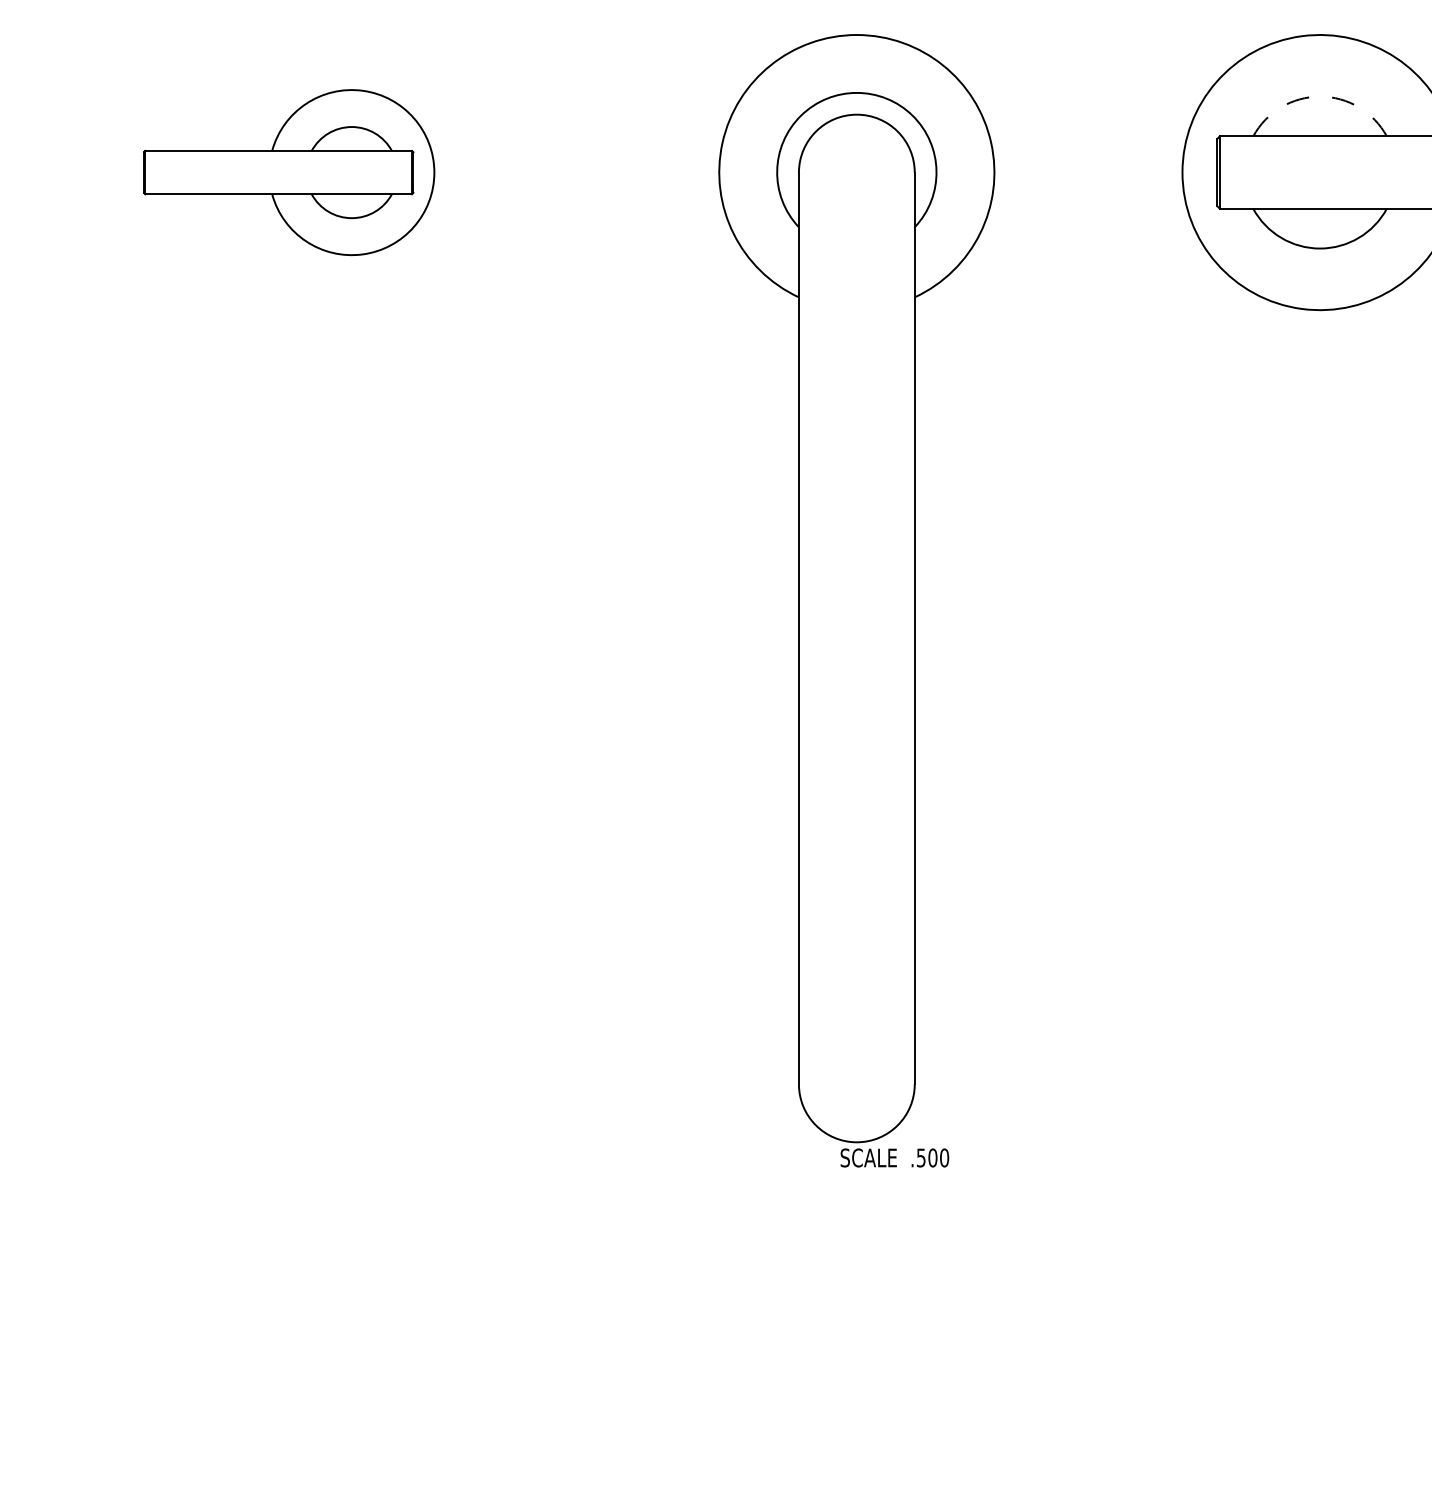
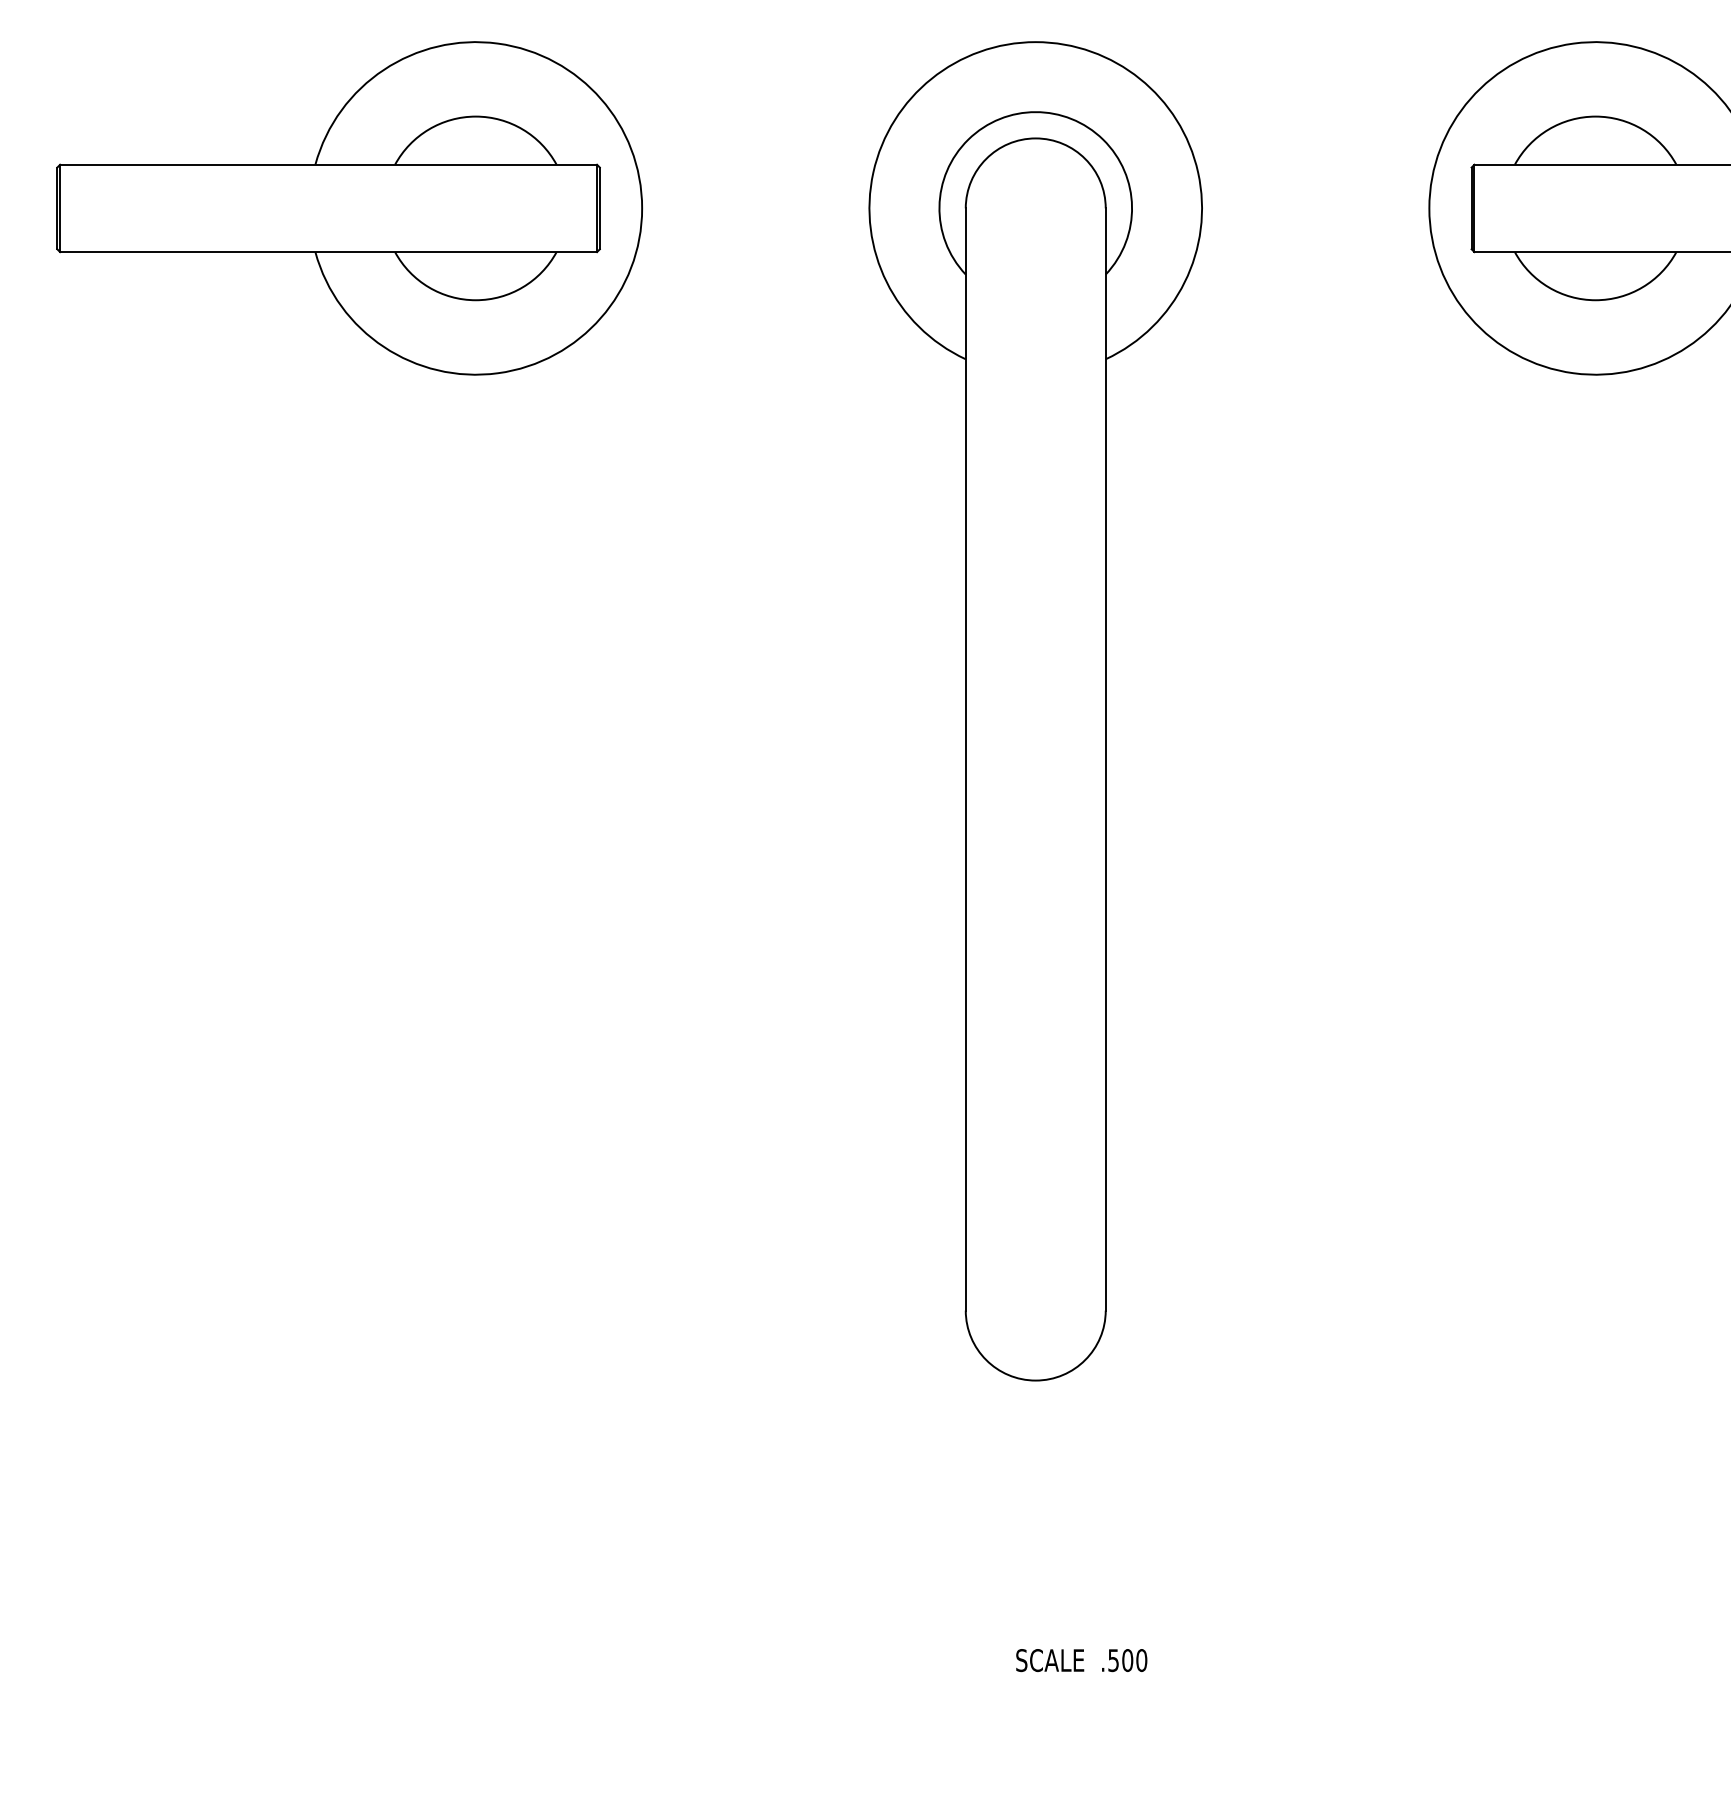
arc: (1319, 96) -> (1595, 116), dashed -> solid
part: (289, 172) -> (349, 208), size x1.67
text: (894, 1157) -> (1081, 1660), moved

